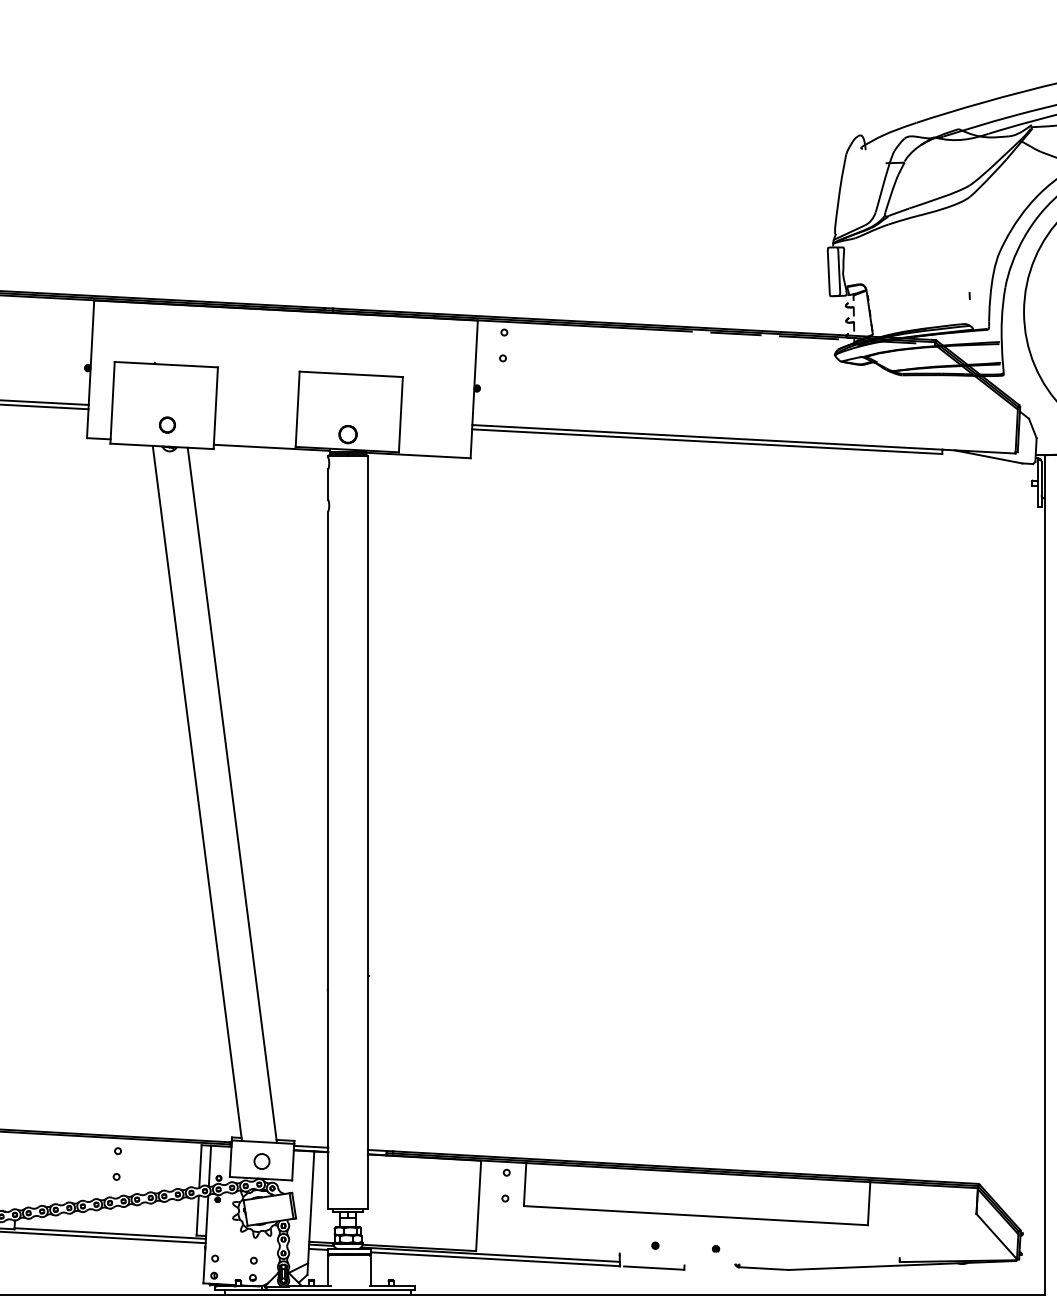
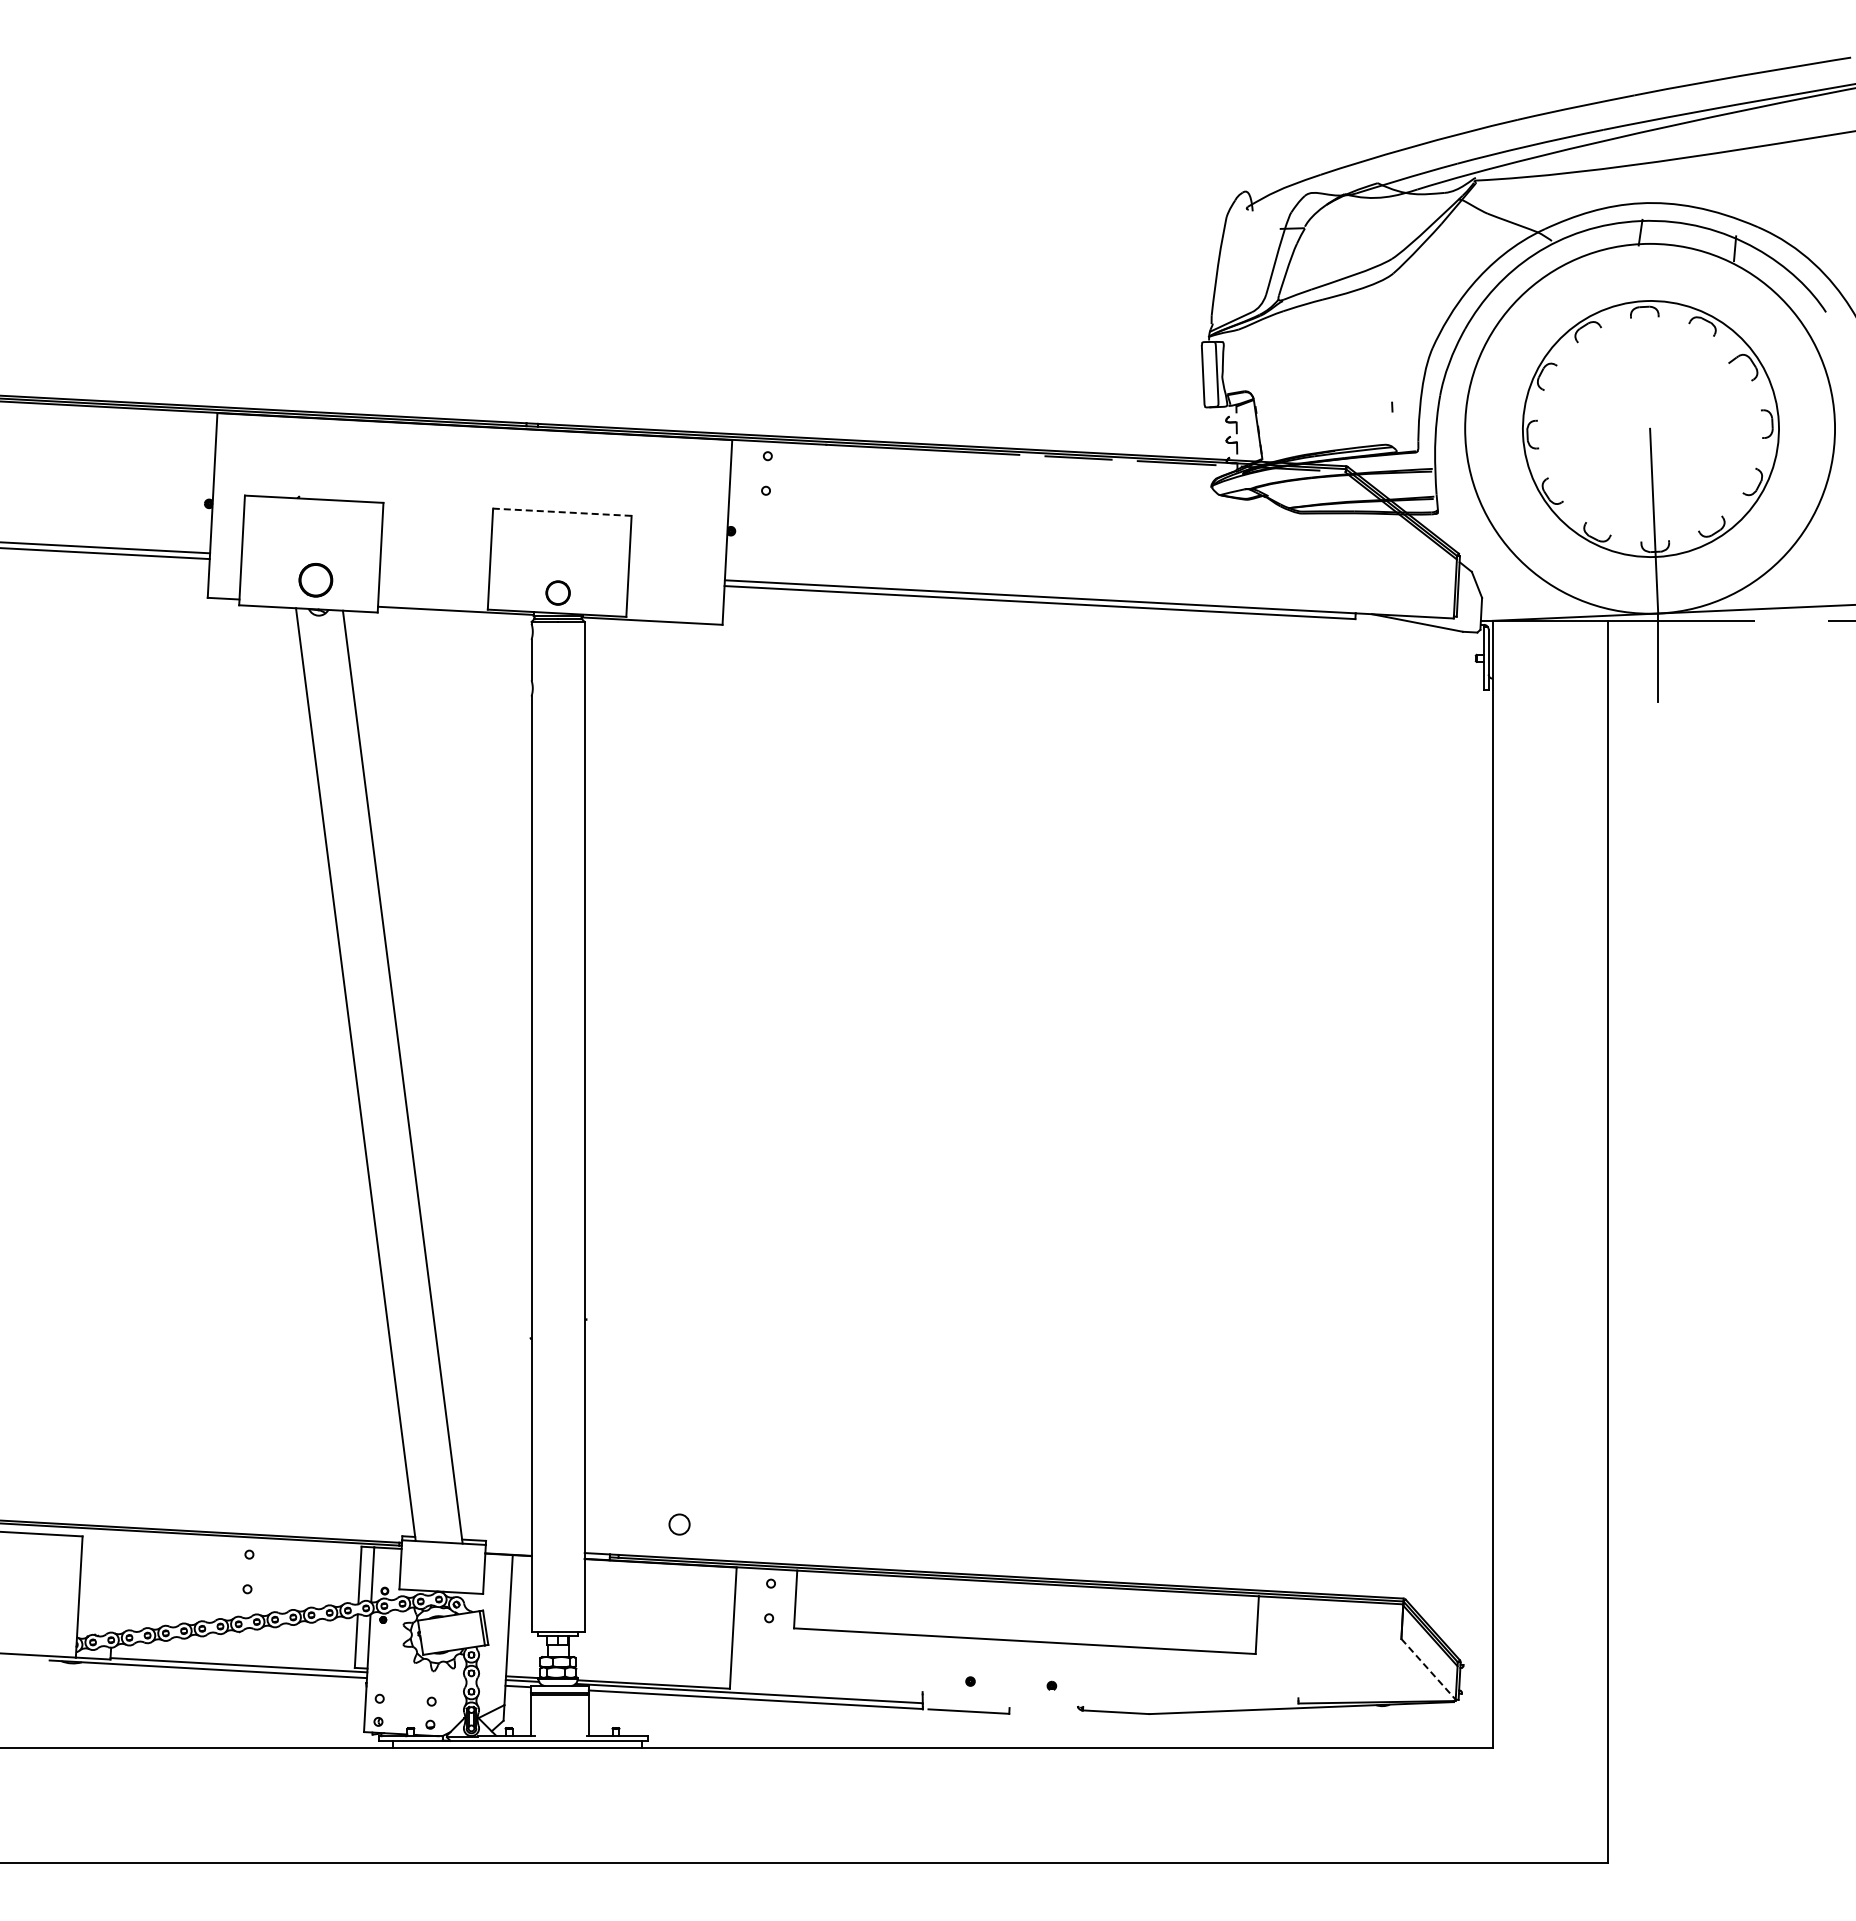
line: (350, 374) -> (561, 512), solid -> dashed
circle: (167, 425) -> (315, 580), size x1.6
line: (311, 1146) -> (508, 1548), removed
circle: (261, 1161) -> (679, 1524), moved
line: (996, 1236) -> (1428, 1669), solid -> dashed

